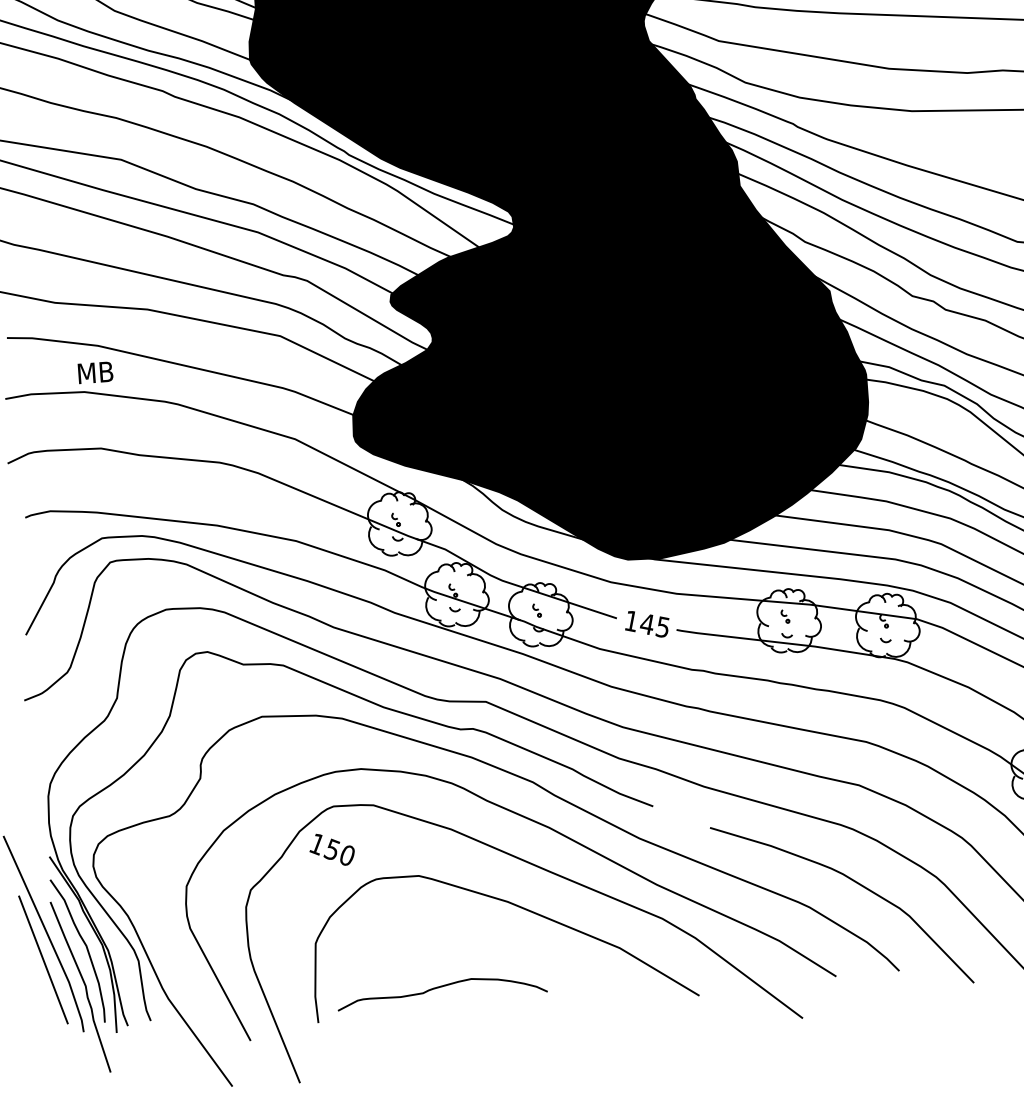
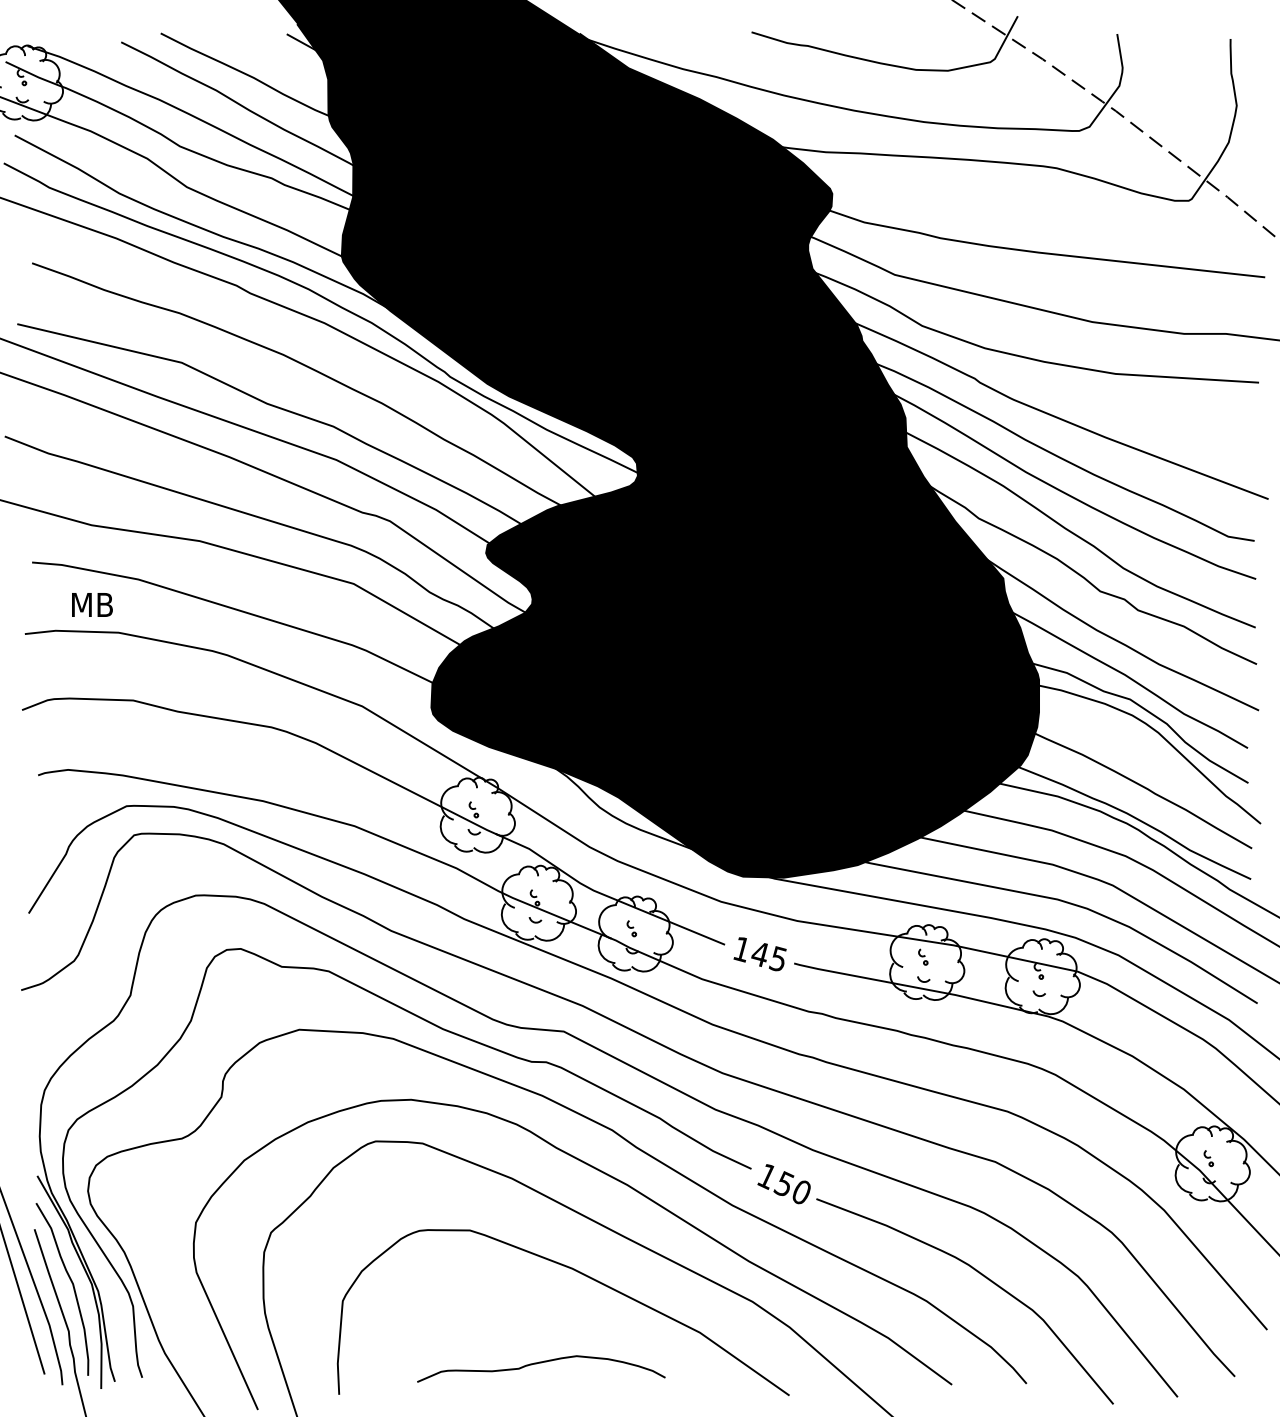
text: (95, 372) -> (92, 604), moved
text: (331, 850) -> (783, 1184), moved
curve: (441, 987) -> (541, 1363), moved

